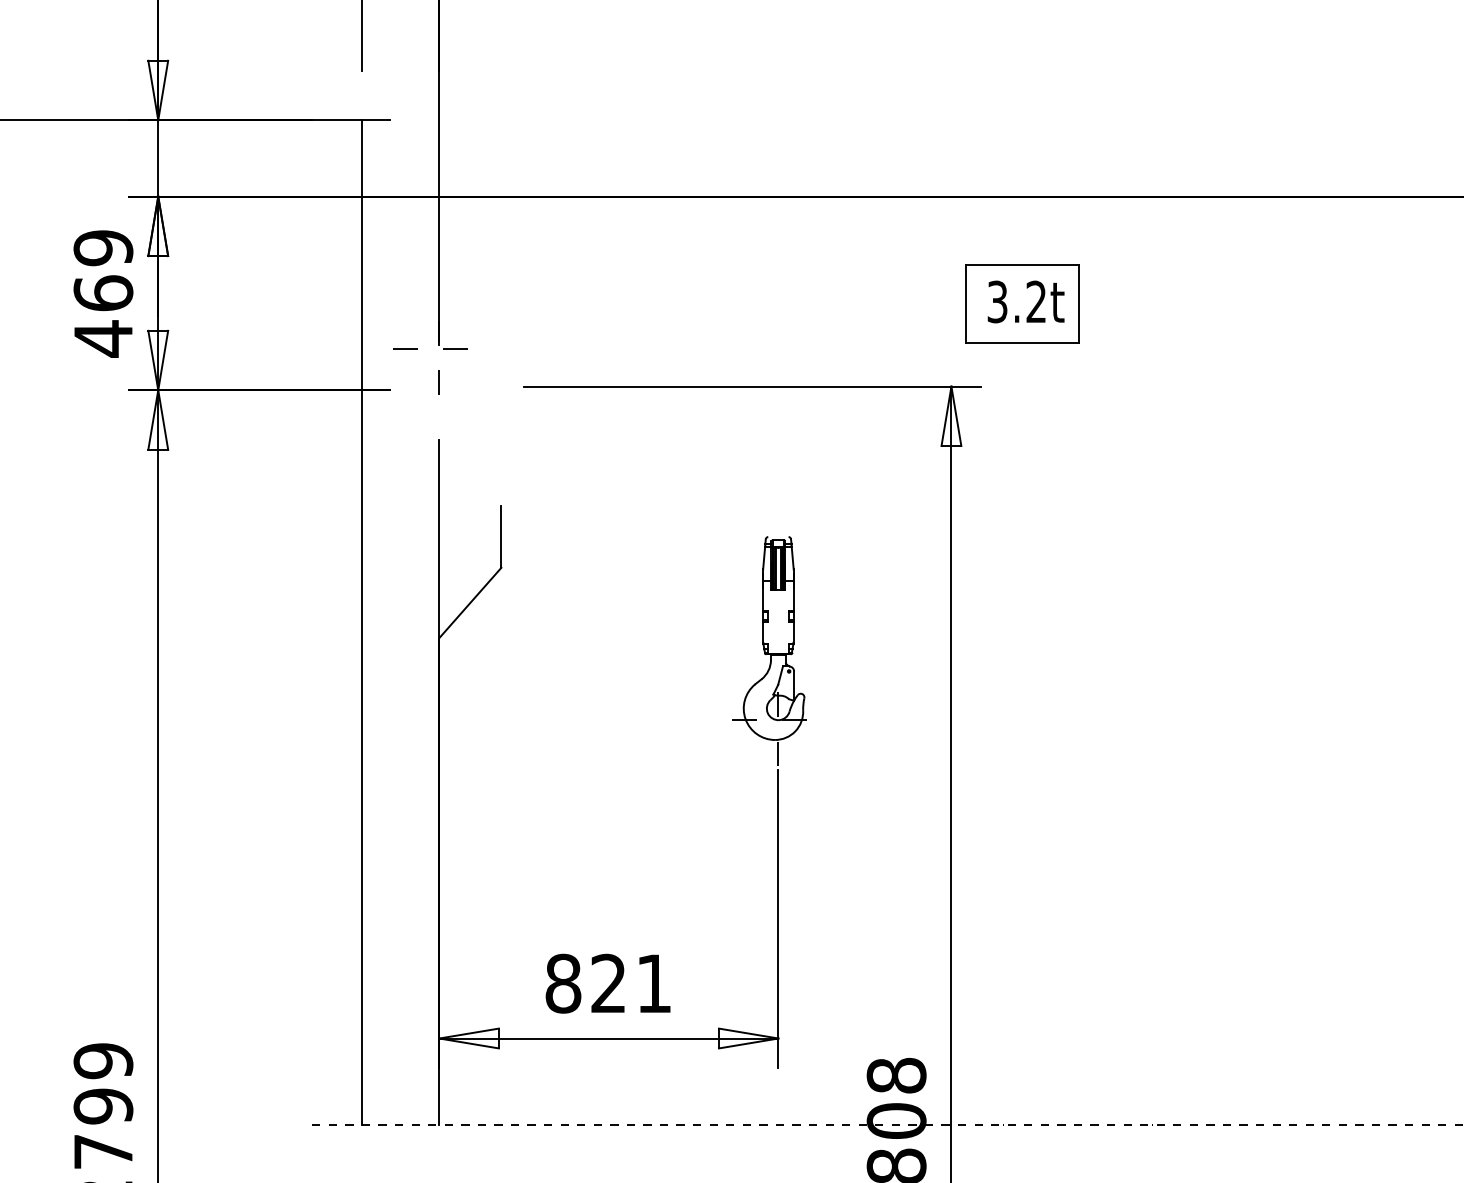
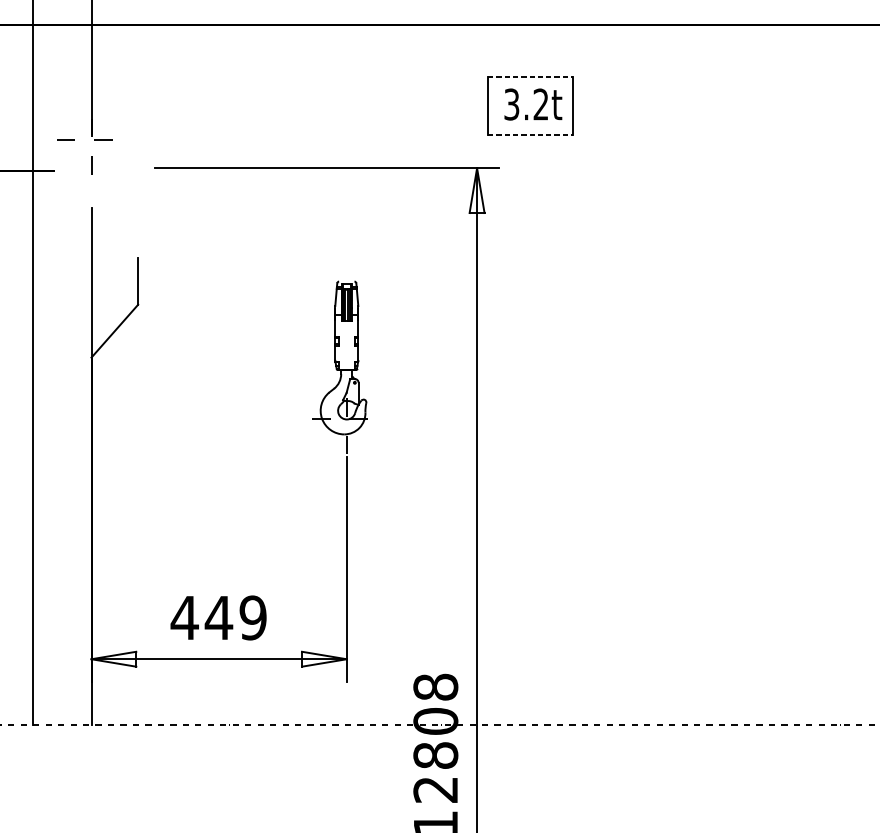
line: (1022, 265) -> (530, 77), solid -> dashed
line: (1022, 342) -> (530, 135), solid -> dashed
text: (607, 983) -> (218, 617), 821 -> 449

